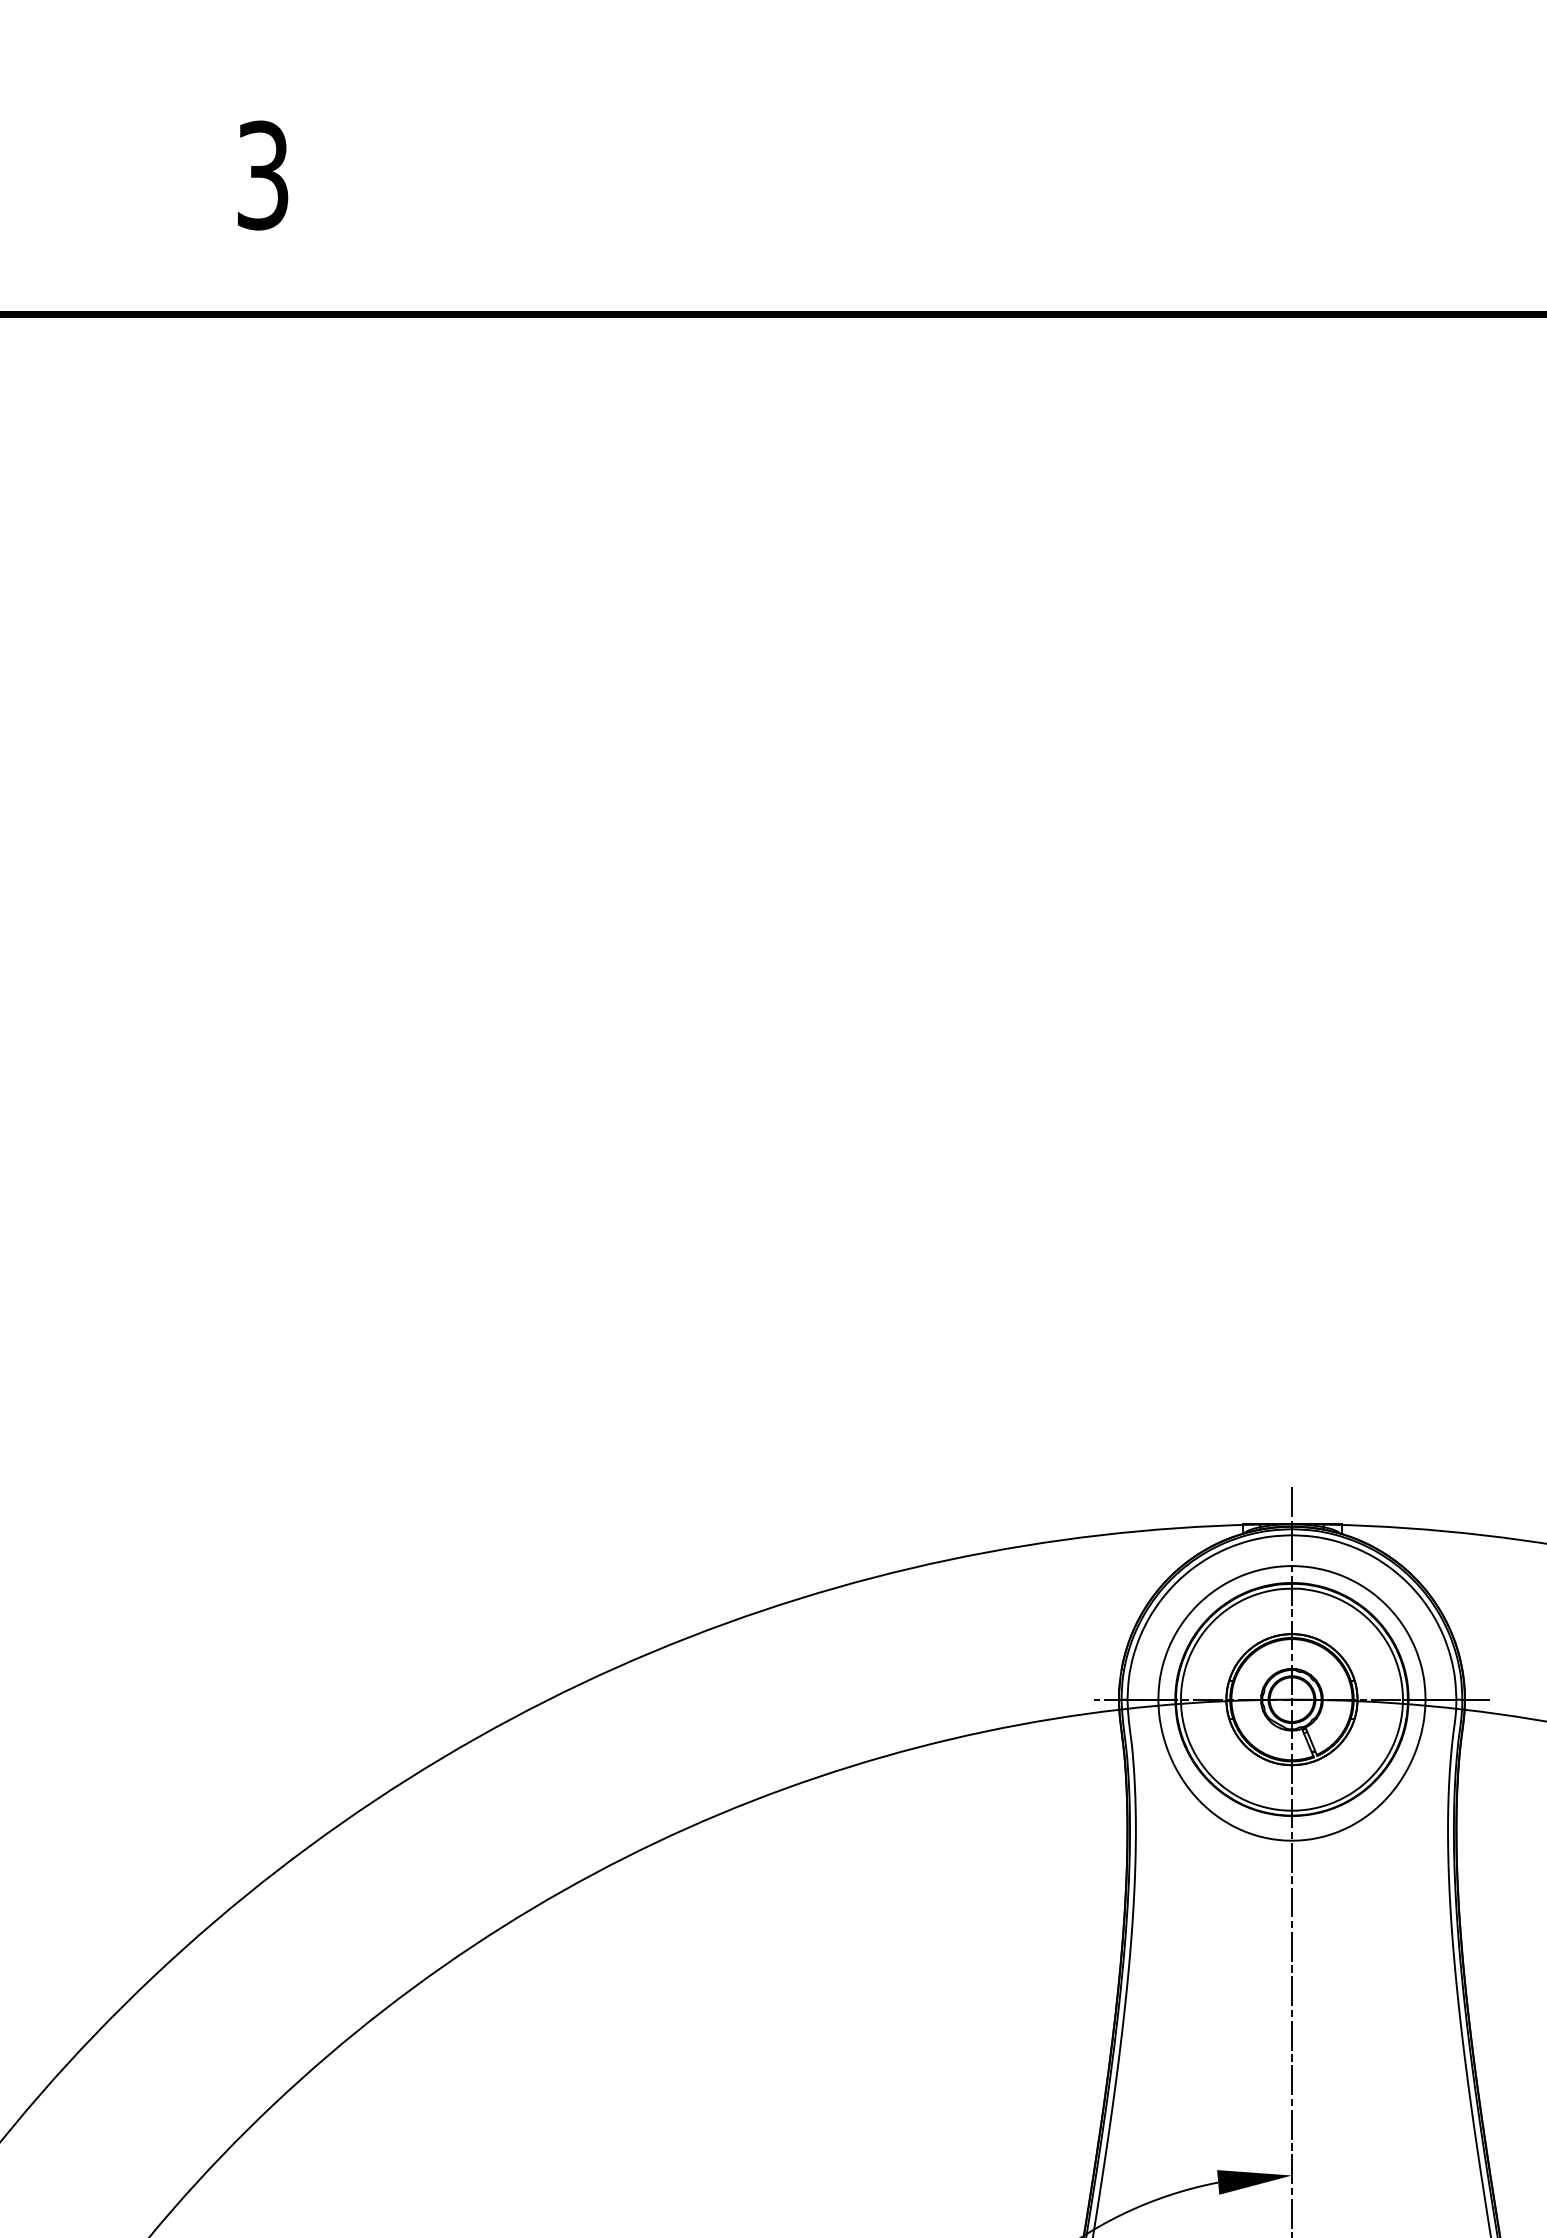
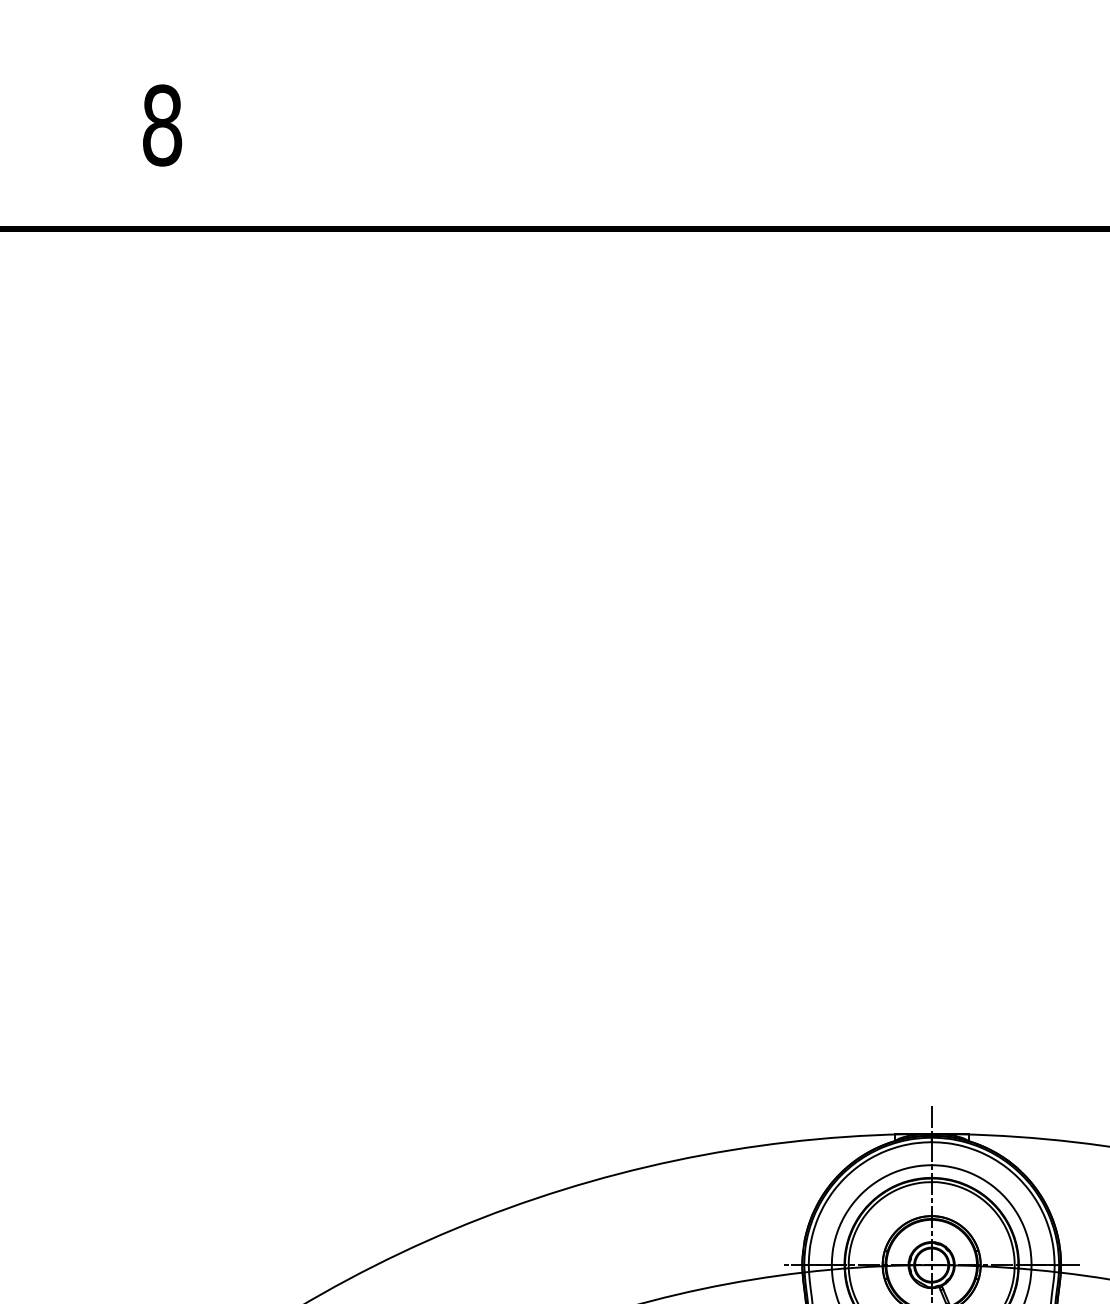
text: (263, 175) -> (162, 125), 3 -> 8

